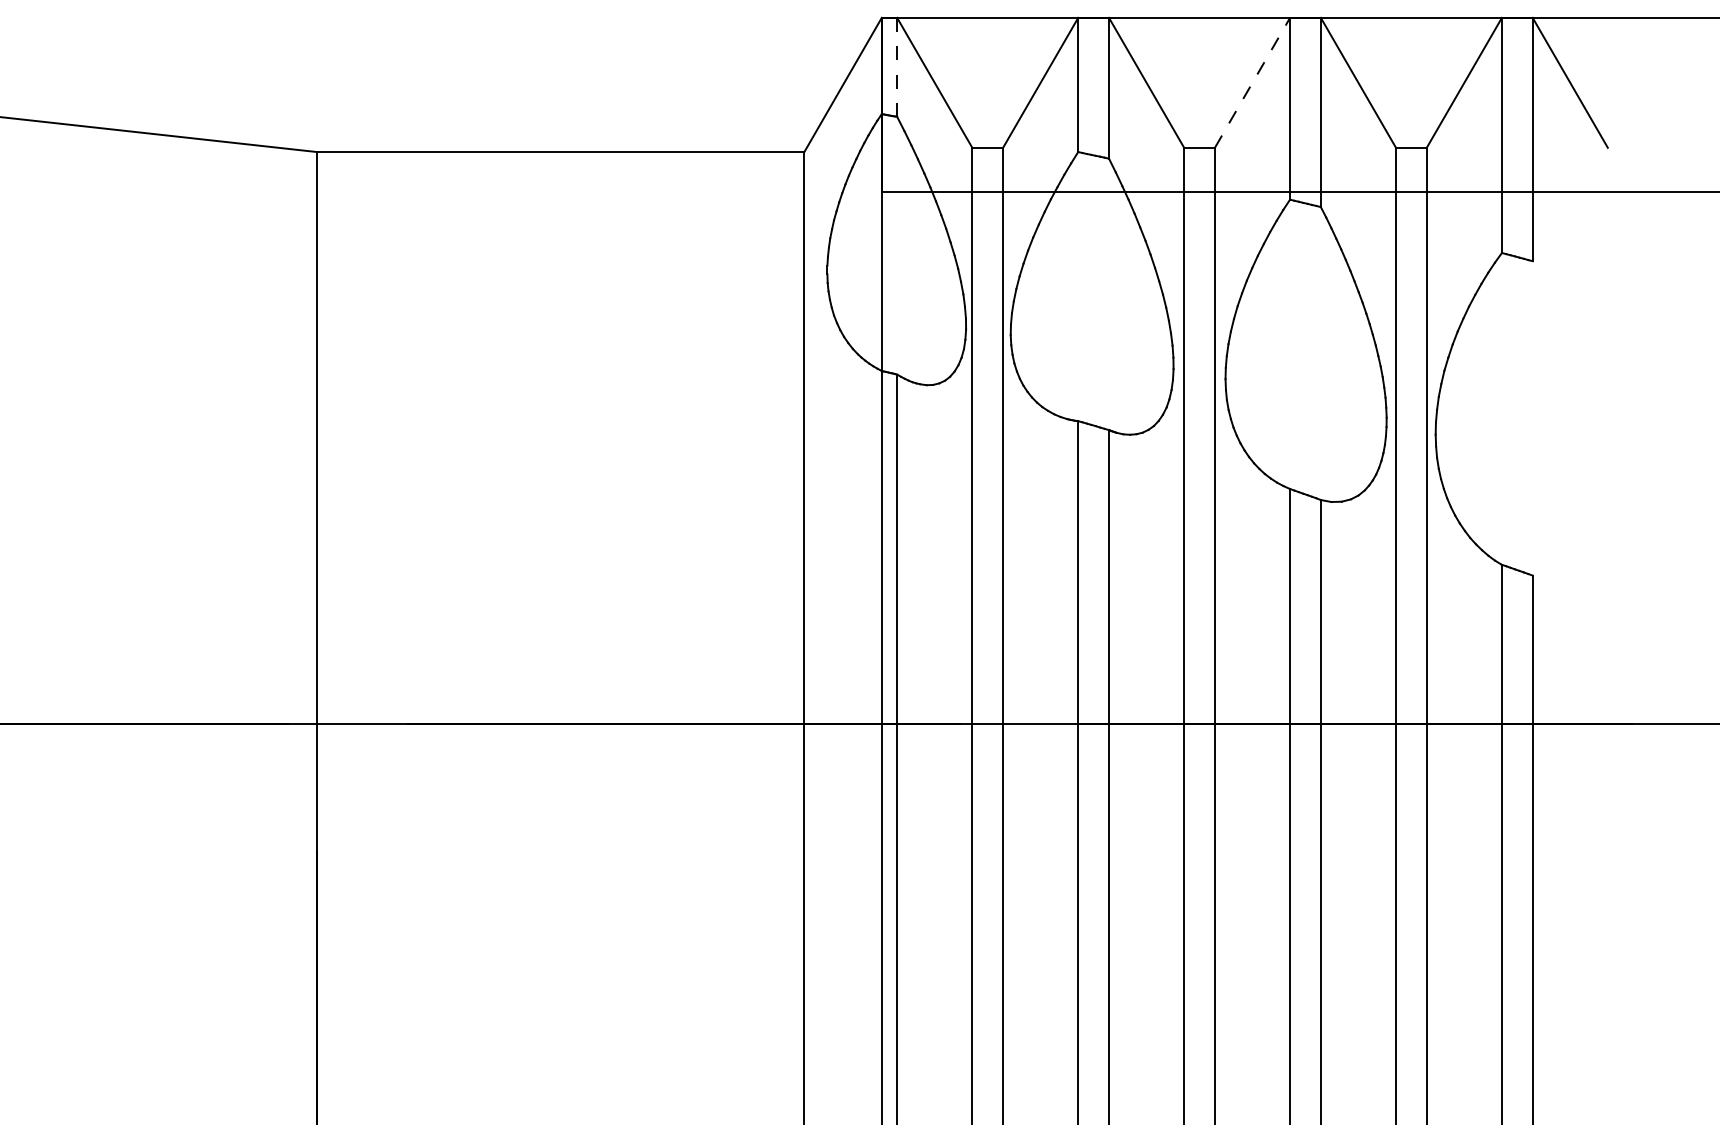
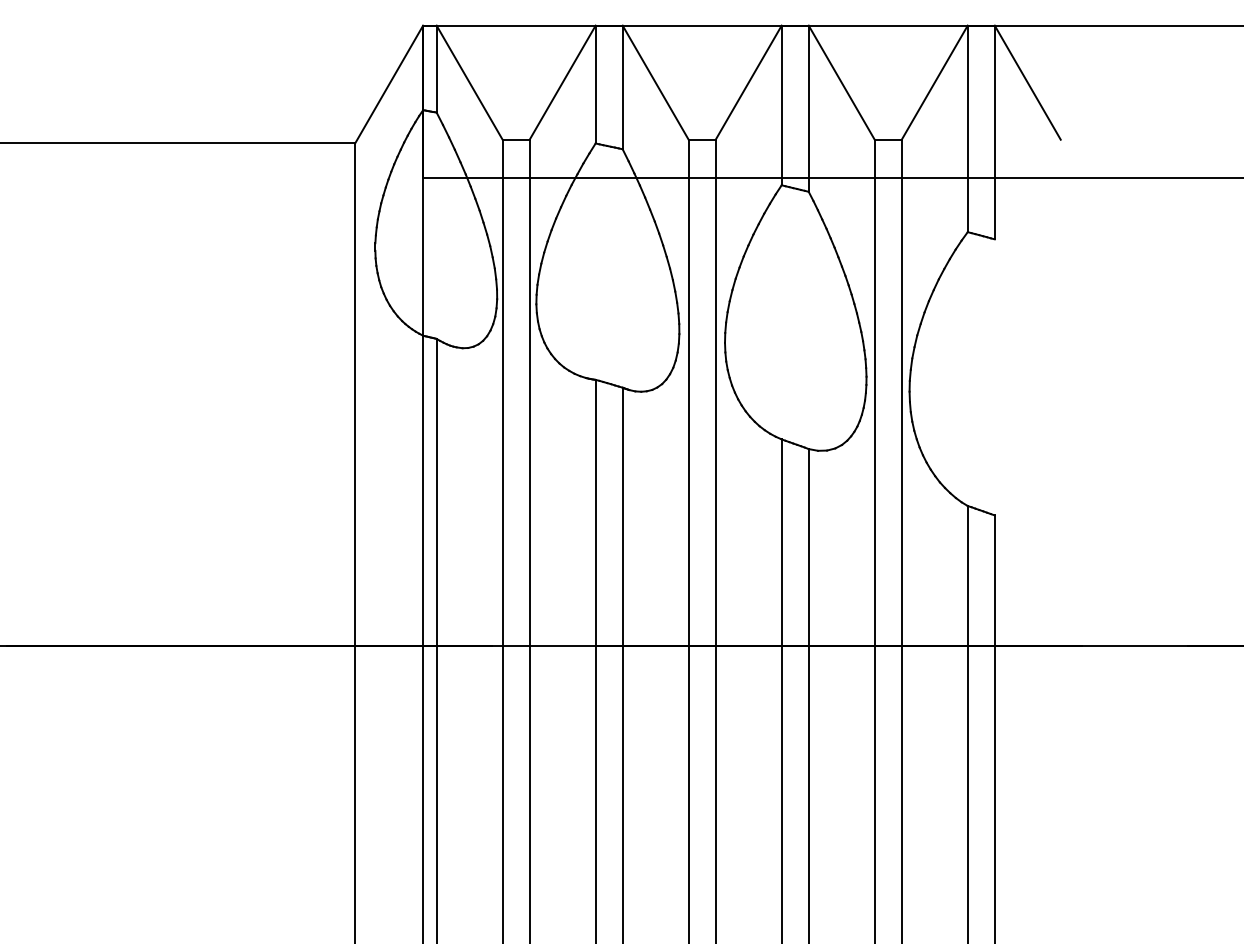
line: (897, 67) -> (436, 69), dashed -> solid
line: (1252, 82) -> (748, 82), dashed -> solid

